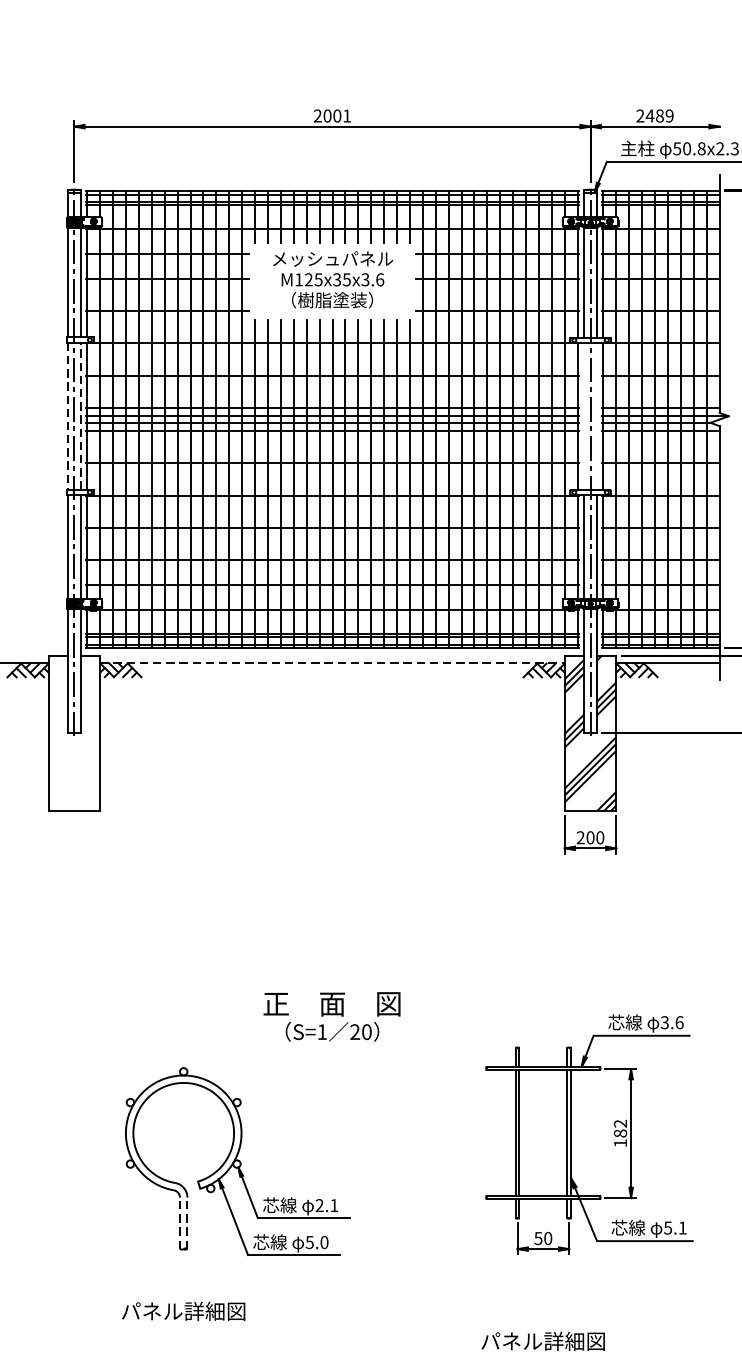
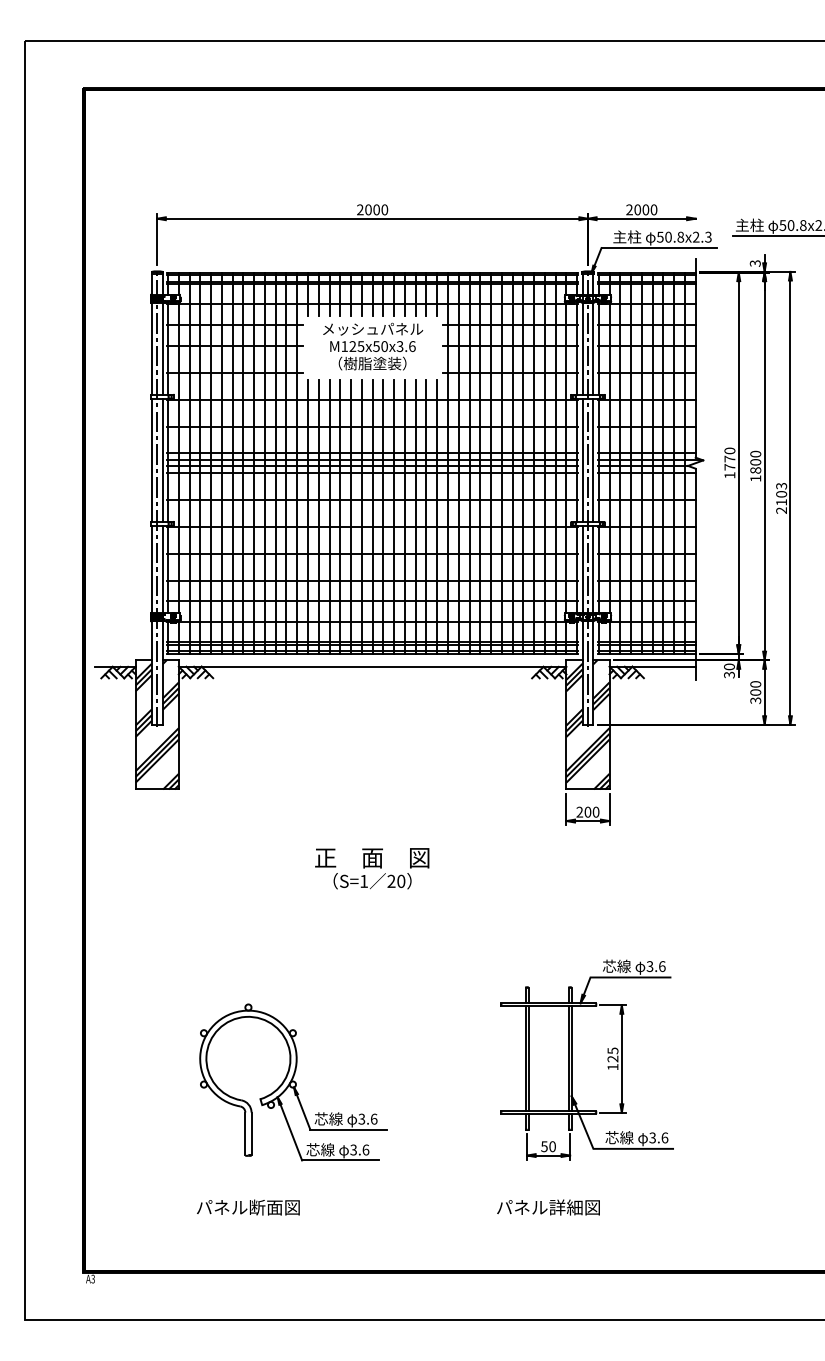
text: (346, 115) -> (384, 209), 2001 -> 2000
text: (659, 115) -> (645, 209), 2489 -> 2000
text: (341, 279) -> (380, 346), M125x35x3.6 -> M125x50x3.6
line: (80, 415) -> (162, 459), dashed -> solid
line: (67, 416) -> (151, 460), dashed -> solid
line: (583, 416) -> (582, 460), added
line: (597, 416) -> (593, 460), added
line: (332, 663) -> (372, 666), dashed -> solid
hatch: (73, 732) -> (156, 724), added
text: (332, 1016) -> (372, 868), moved
text: (619, 1128) -> (612, 1054), 182 -> 125
text: (326, 1204) -> (367, 1118), 2.1 -> 3.6
line: (180, 1222) -> (245, 1133), dashed -> solid
line: (187, 1222) -> (251, 1133), dashed -> solid
text: (675, 1227) -> (658, 1137), 5.1 -> 3.6
text: (316, 1241) -> (359, 1149), 5.0 -> 3.6
text: (204, 1311) -> (265, 1207), パネル詳細図 -> パネル断面図
text: (543, 1341) -> (548, 1207), moved

